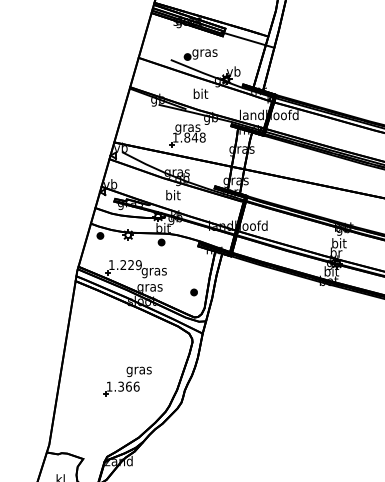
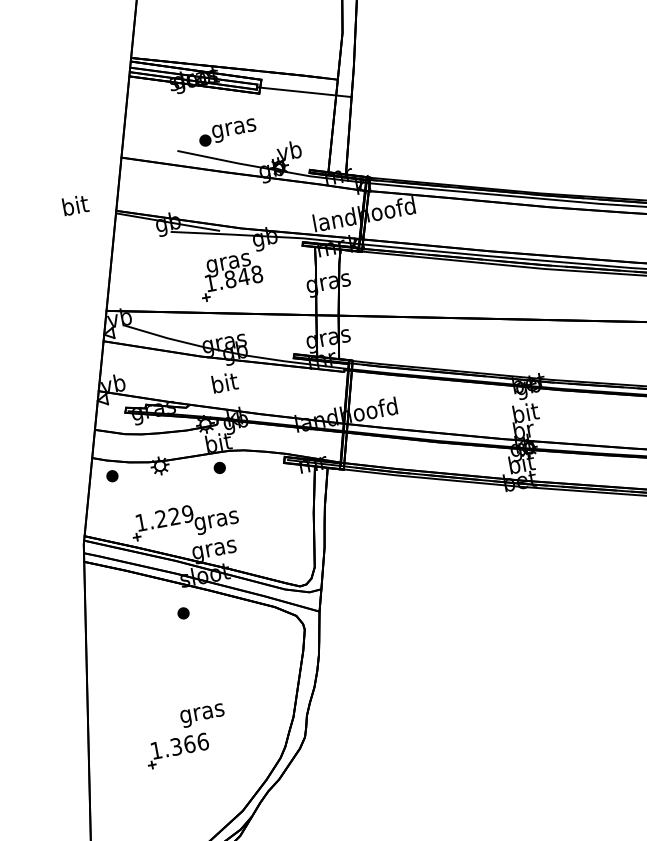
text: (200, 93) -> (74, 204), moved
part: (193, 292) -> (182, 613), moved
part: (127, 381) -> (185, 735), moved

